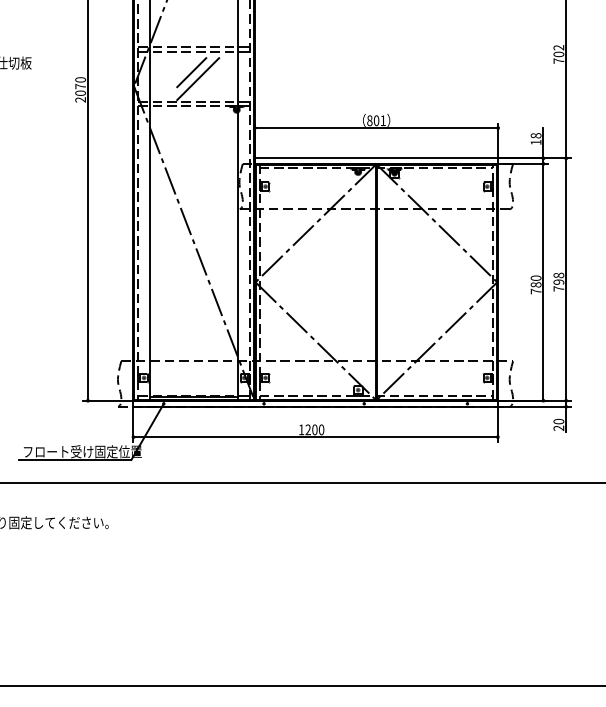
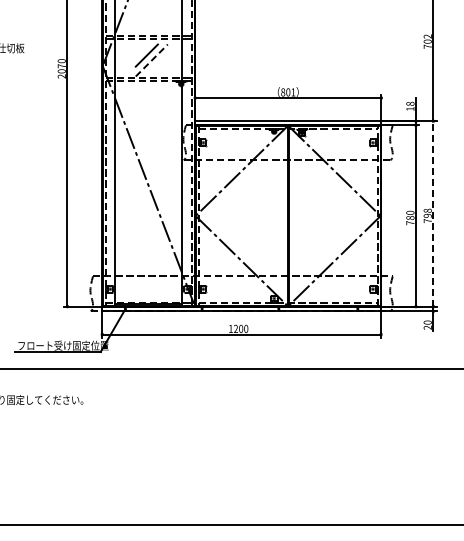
line: (197, 79) -> (151, 60), solid -> dashed
line: (566, 279) -> (433, 213), solid -> dashed

